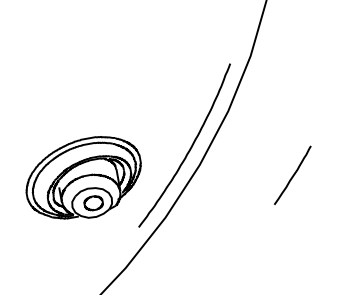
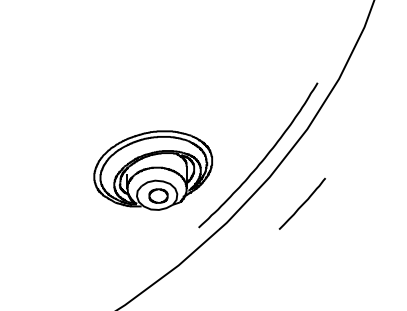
curve: (292, 175) -> (302, 203), moved

